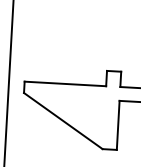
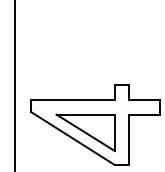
part: (75, 115) -> (85, 132), added

